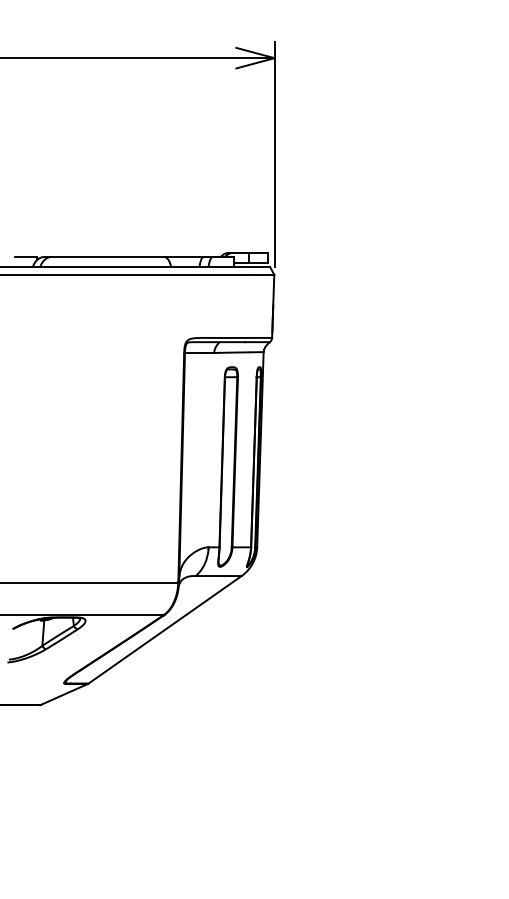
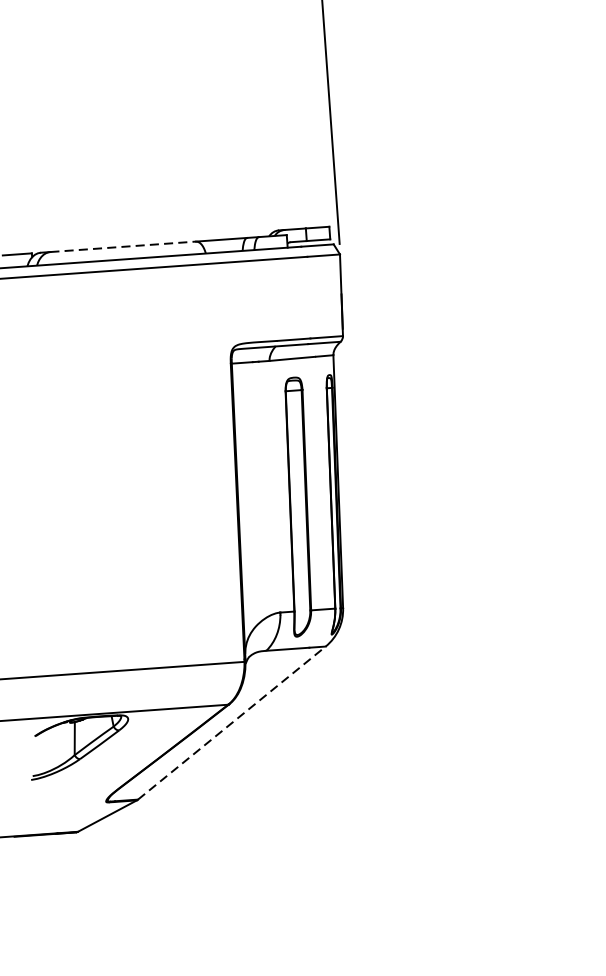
line: (108, 257) -> (124, 247), solid -> dashed
line: (165, 629) -> (232, 722), solid -> dashed

